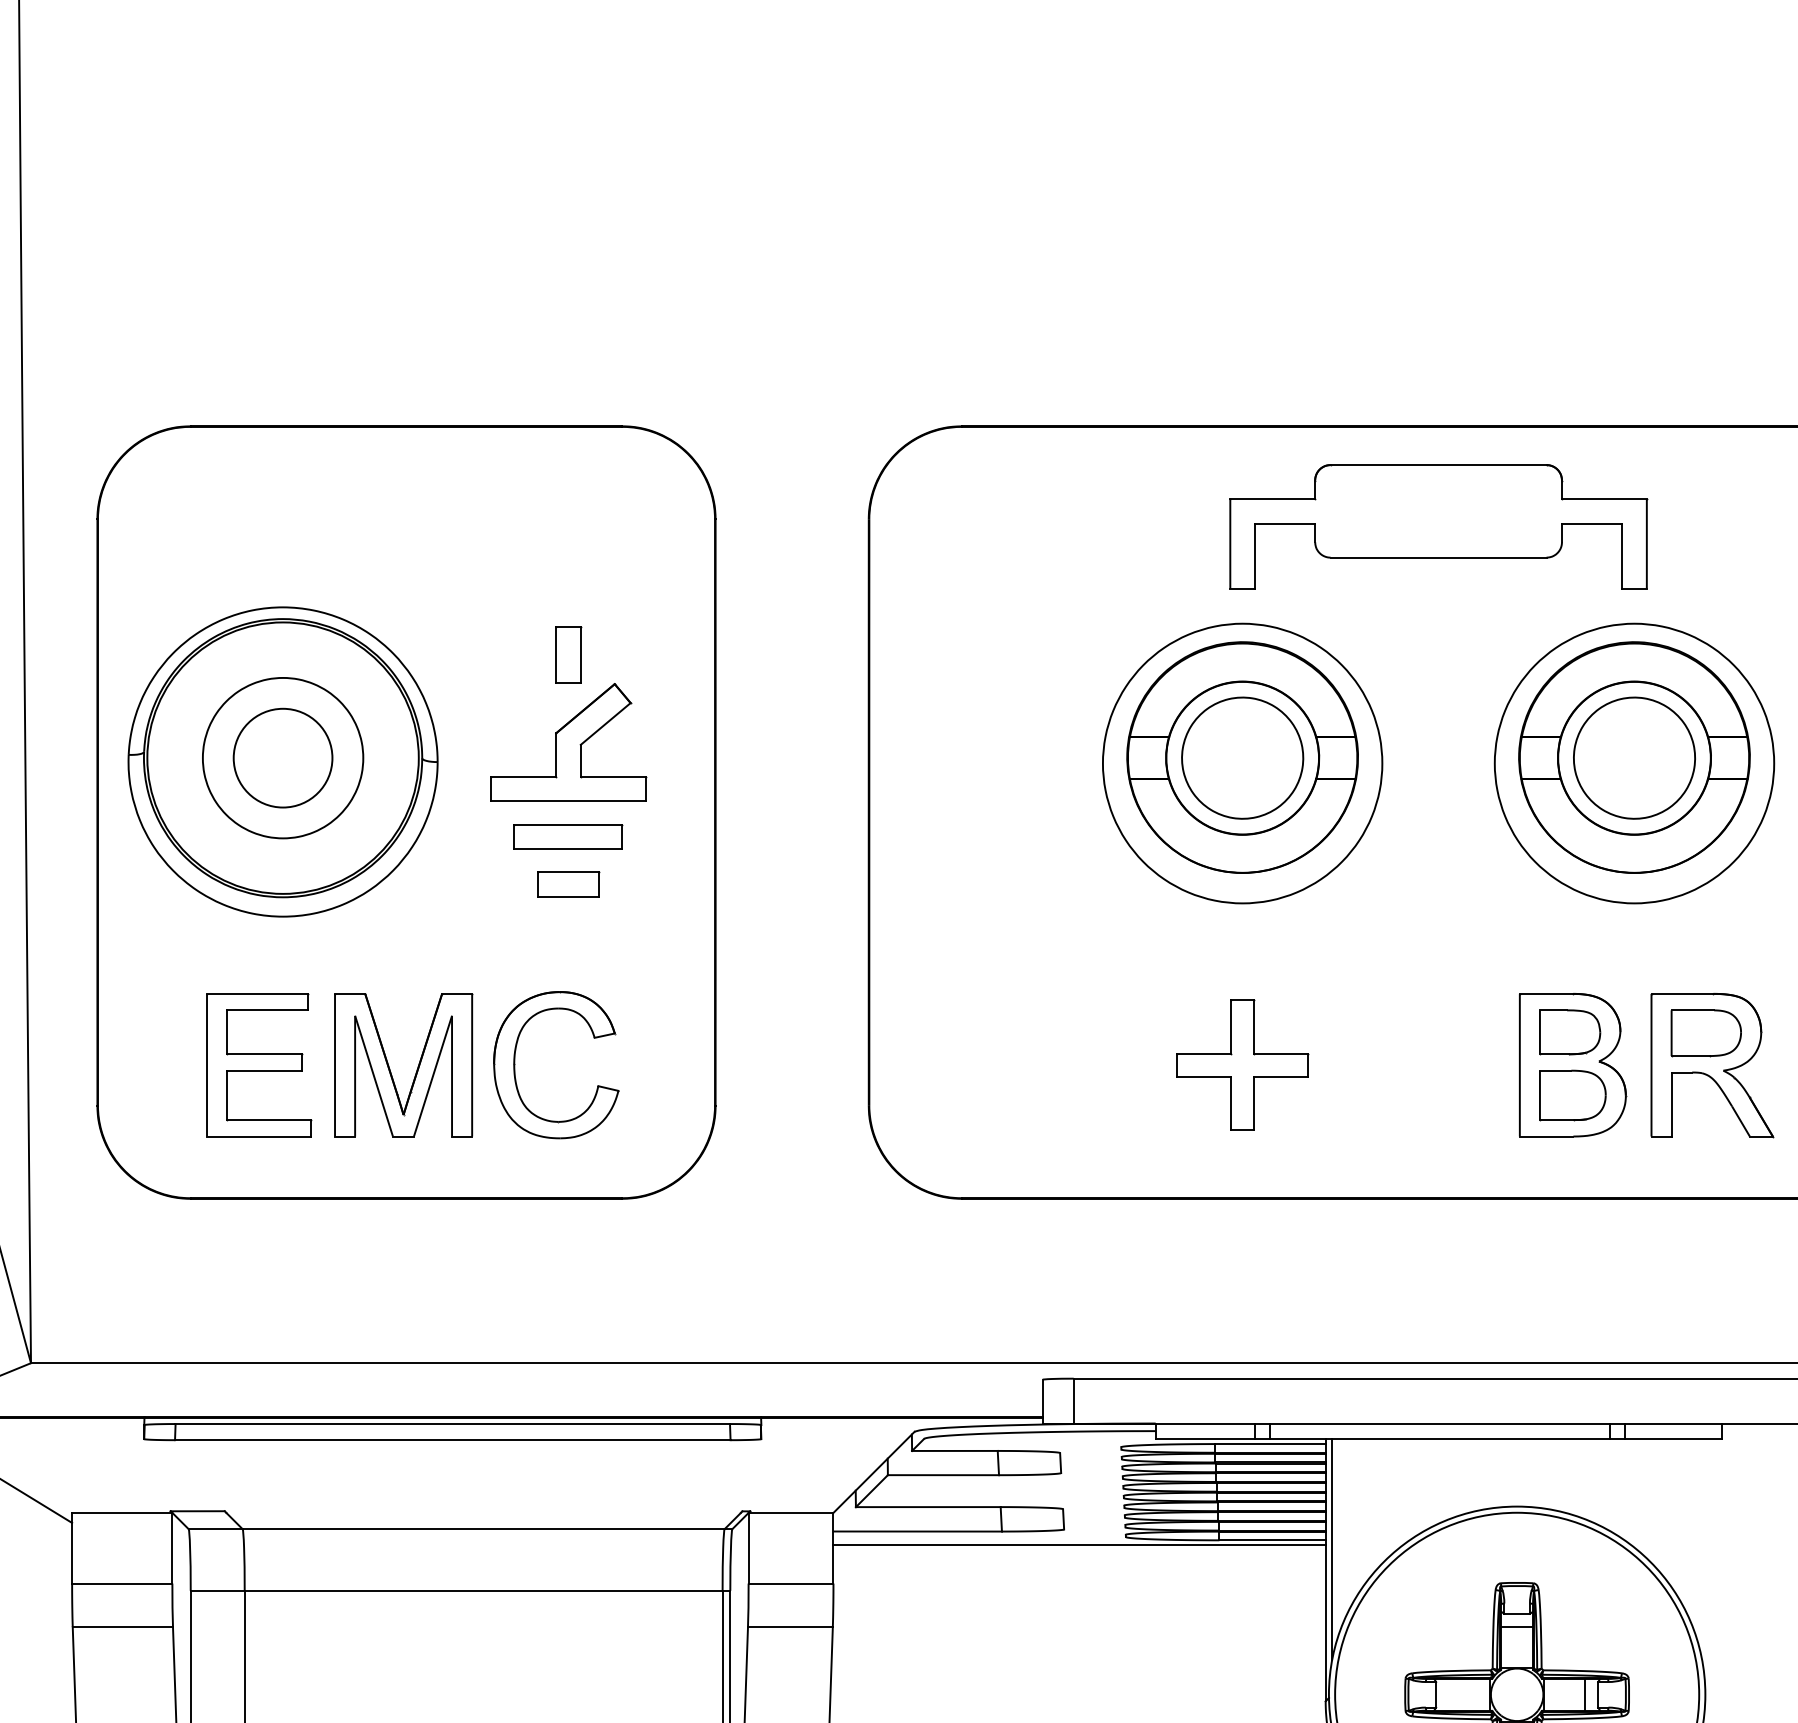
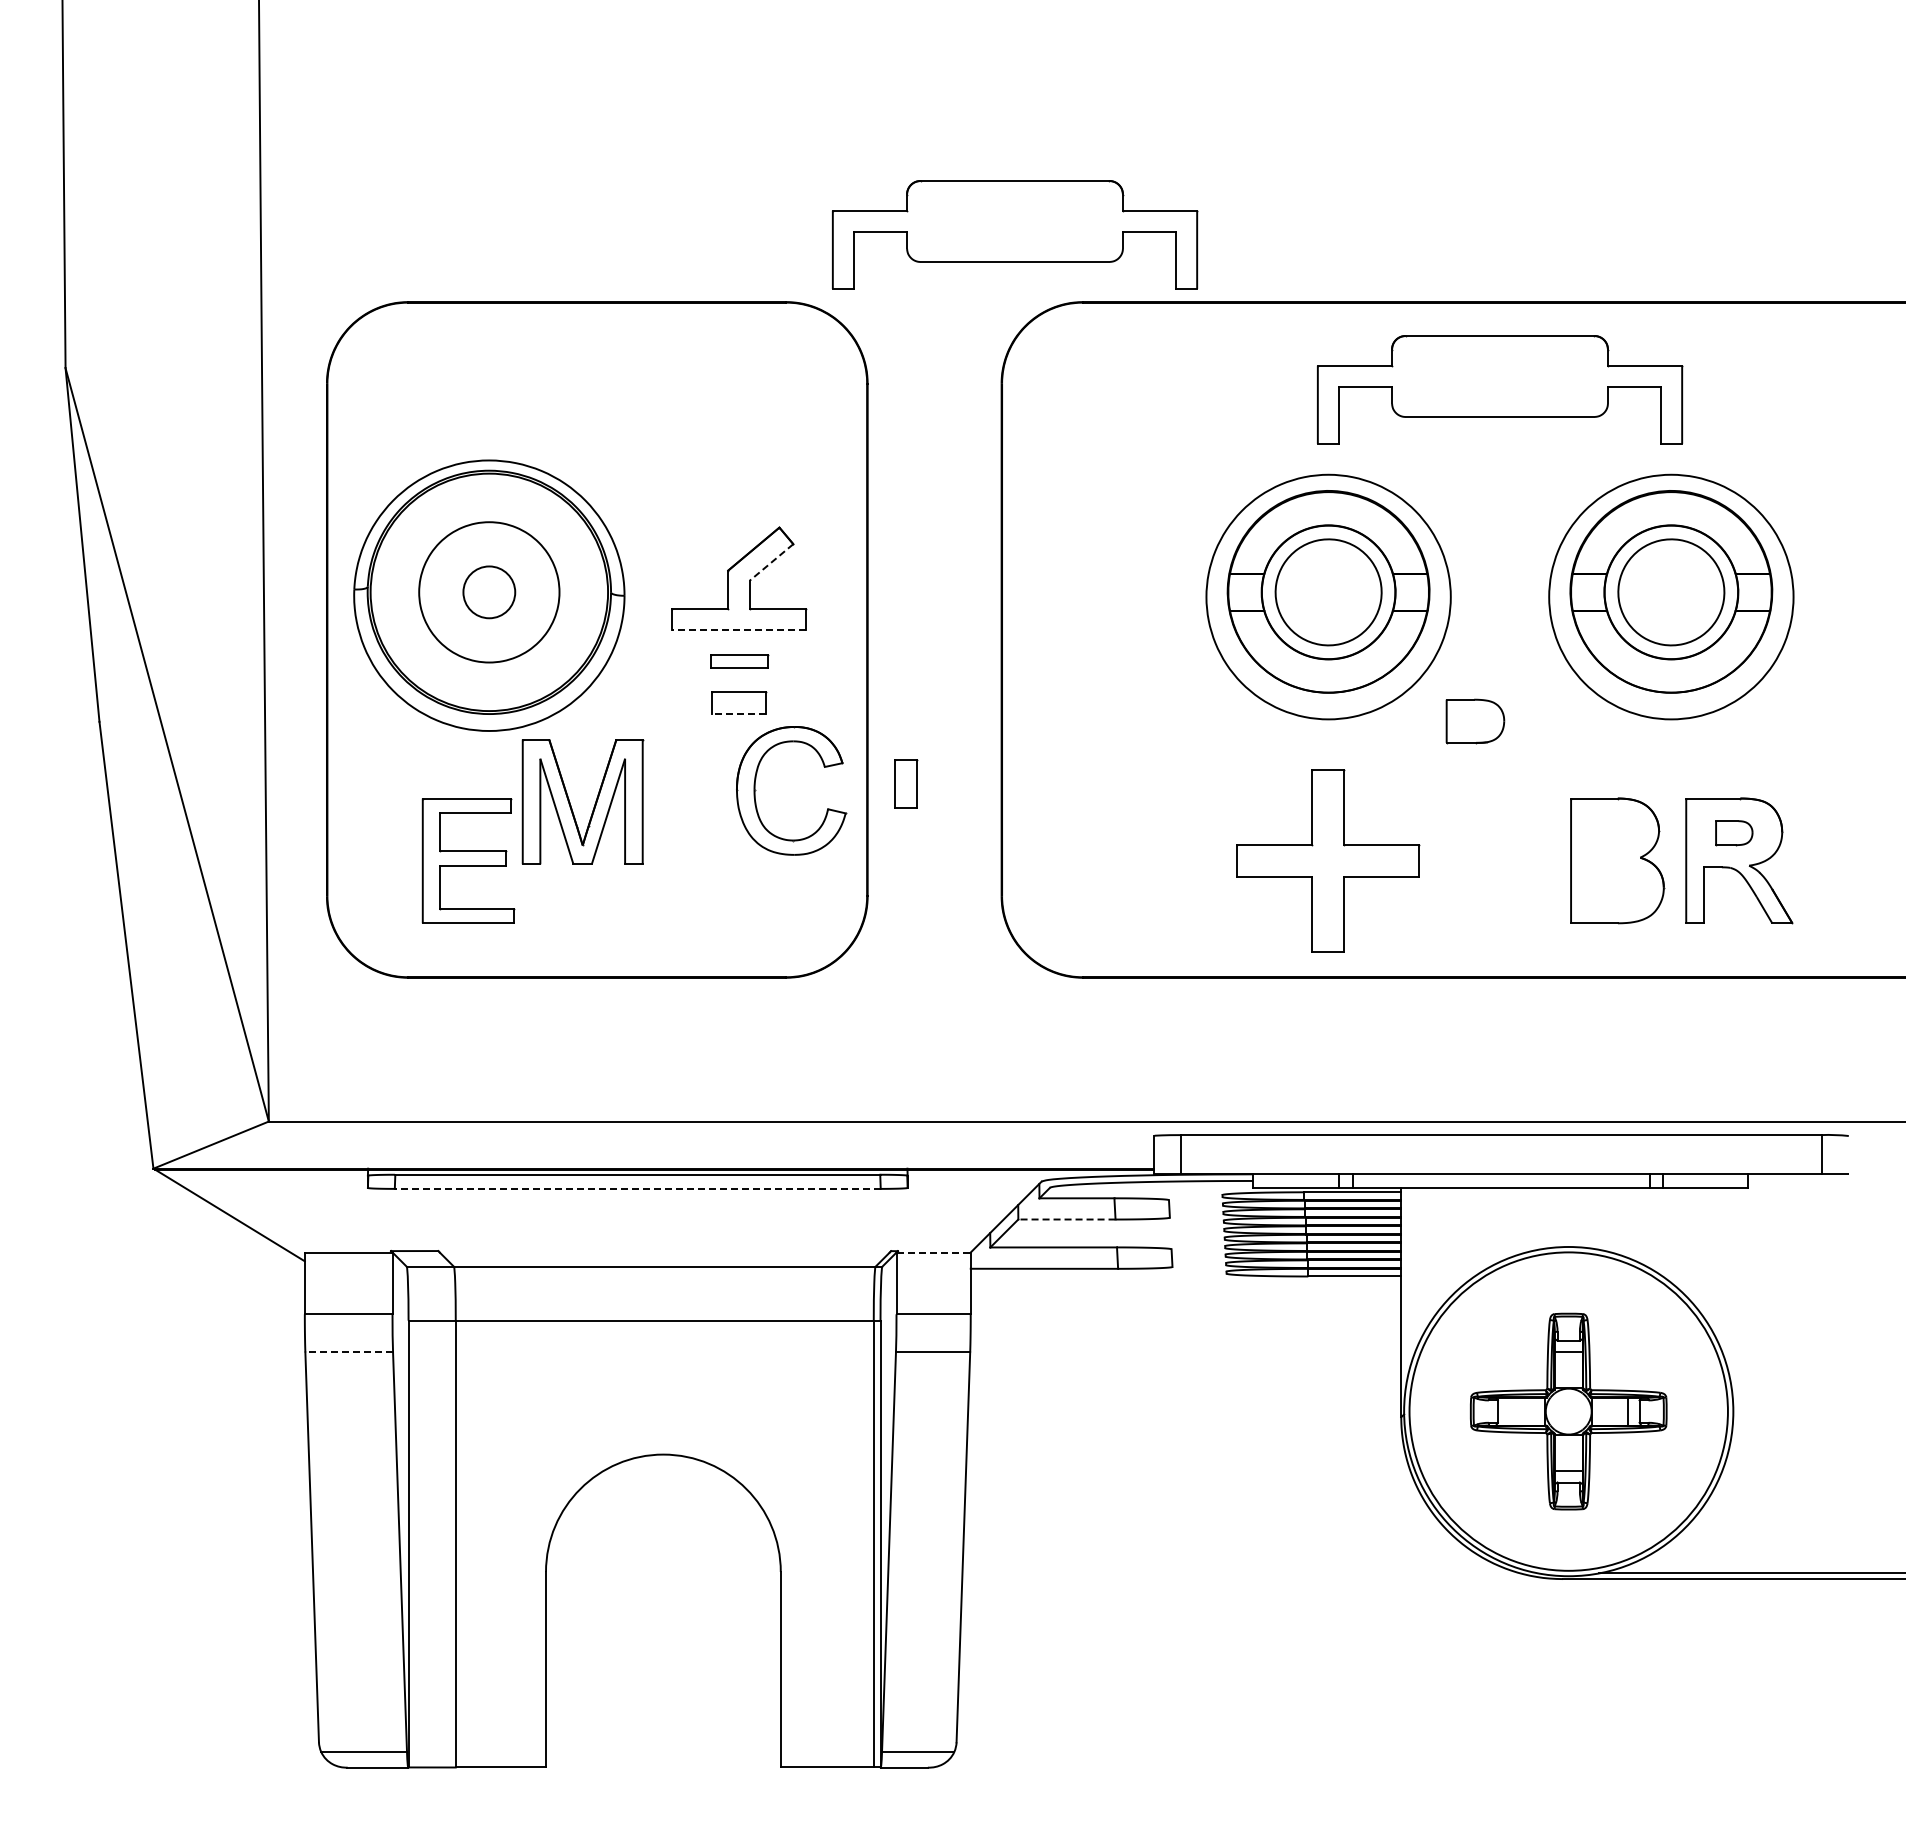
part: (884, 349) -> (1015, 234), added
part: (569, 654) -> (906, 783), moved
line: (605, 724) -> (771, 562), solid -> dashed
circle: (283, 758) -> (489, 592), size x0.6
line: (567, 801) -> (738, 630), solid -> dashed
part: (569, 836) -> (739, 660), size x0.6
line: (567, 896) -> (738, 713), solid -> dashed
part: (1569, 1032) -> (1614, 832), removed
part: (1706, 1033) -> (1734, 833), size x0.6
part: (516, 1064) -> (756, 790), moved
part: (1243, 1064) -> (1329, 860), size x1.6
part: (390, 1069) -> (571, 805), moved
part: (1572, 1095) -> (1475, 721), moved
line: (452, 1439) -> (637, 1188), solid -> dashed
line: (942, 1475) -> (1066, 1219), solid -> dashed
line: (792, 1512) -> (934, 1252), solid -> dashed
line: (1079, 1544) -> (1185, 1280), removed
line: (1331, 1549) -> (1406, 1284), removed
line: (123, 1627) -> (349, 1352), solid -> dashed

